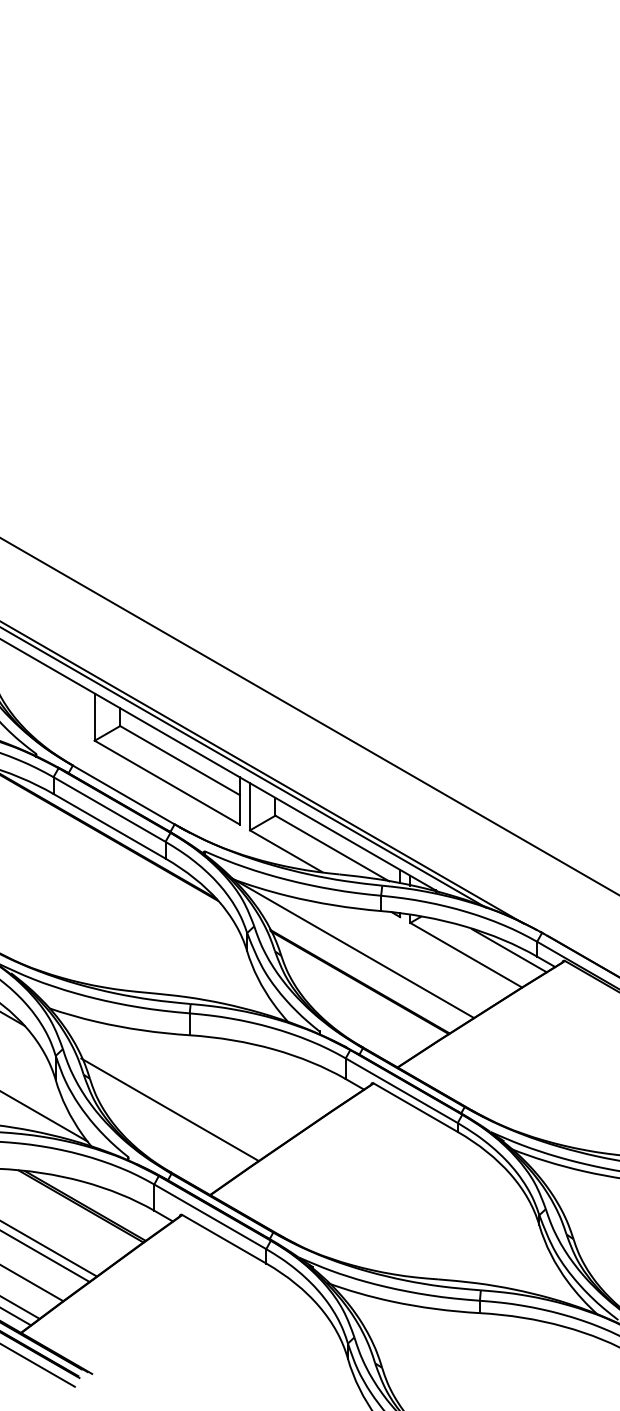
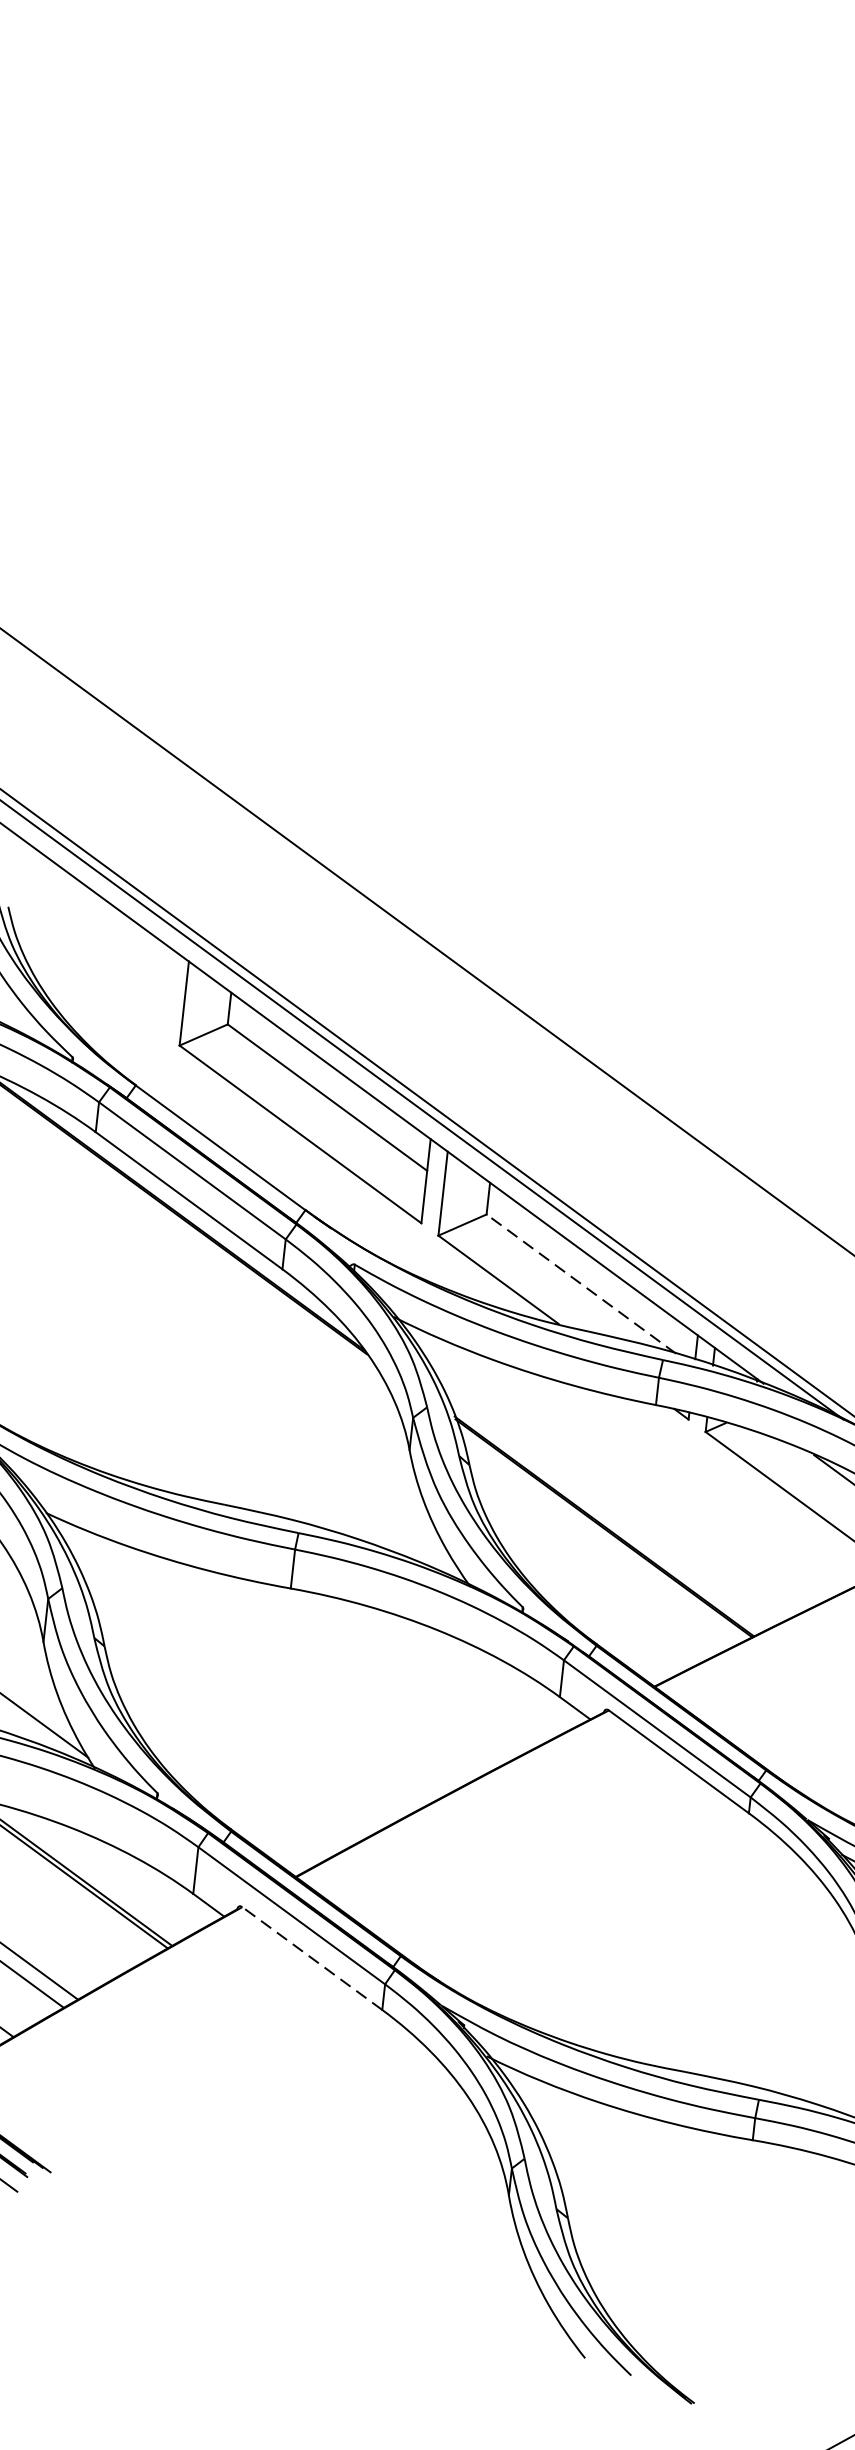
line: (332, 848) -> (581, 1284), solid -> dashed
line: (352, 947) -> (597, 1464), removed
line: (169, 1109) -> (240, 1716), removed
line: (224, 1239) -> (312, 1958), solid -> dashed

